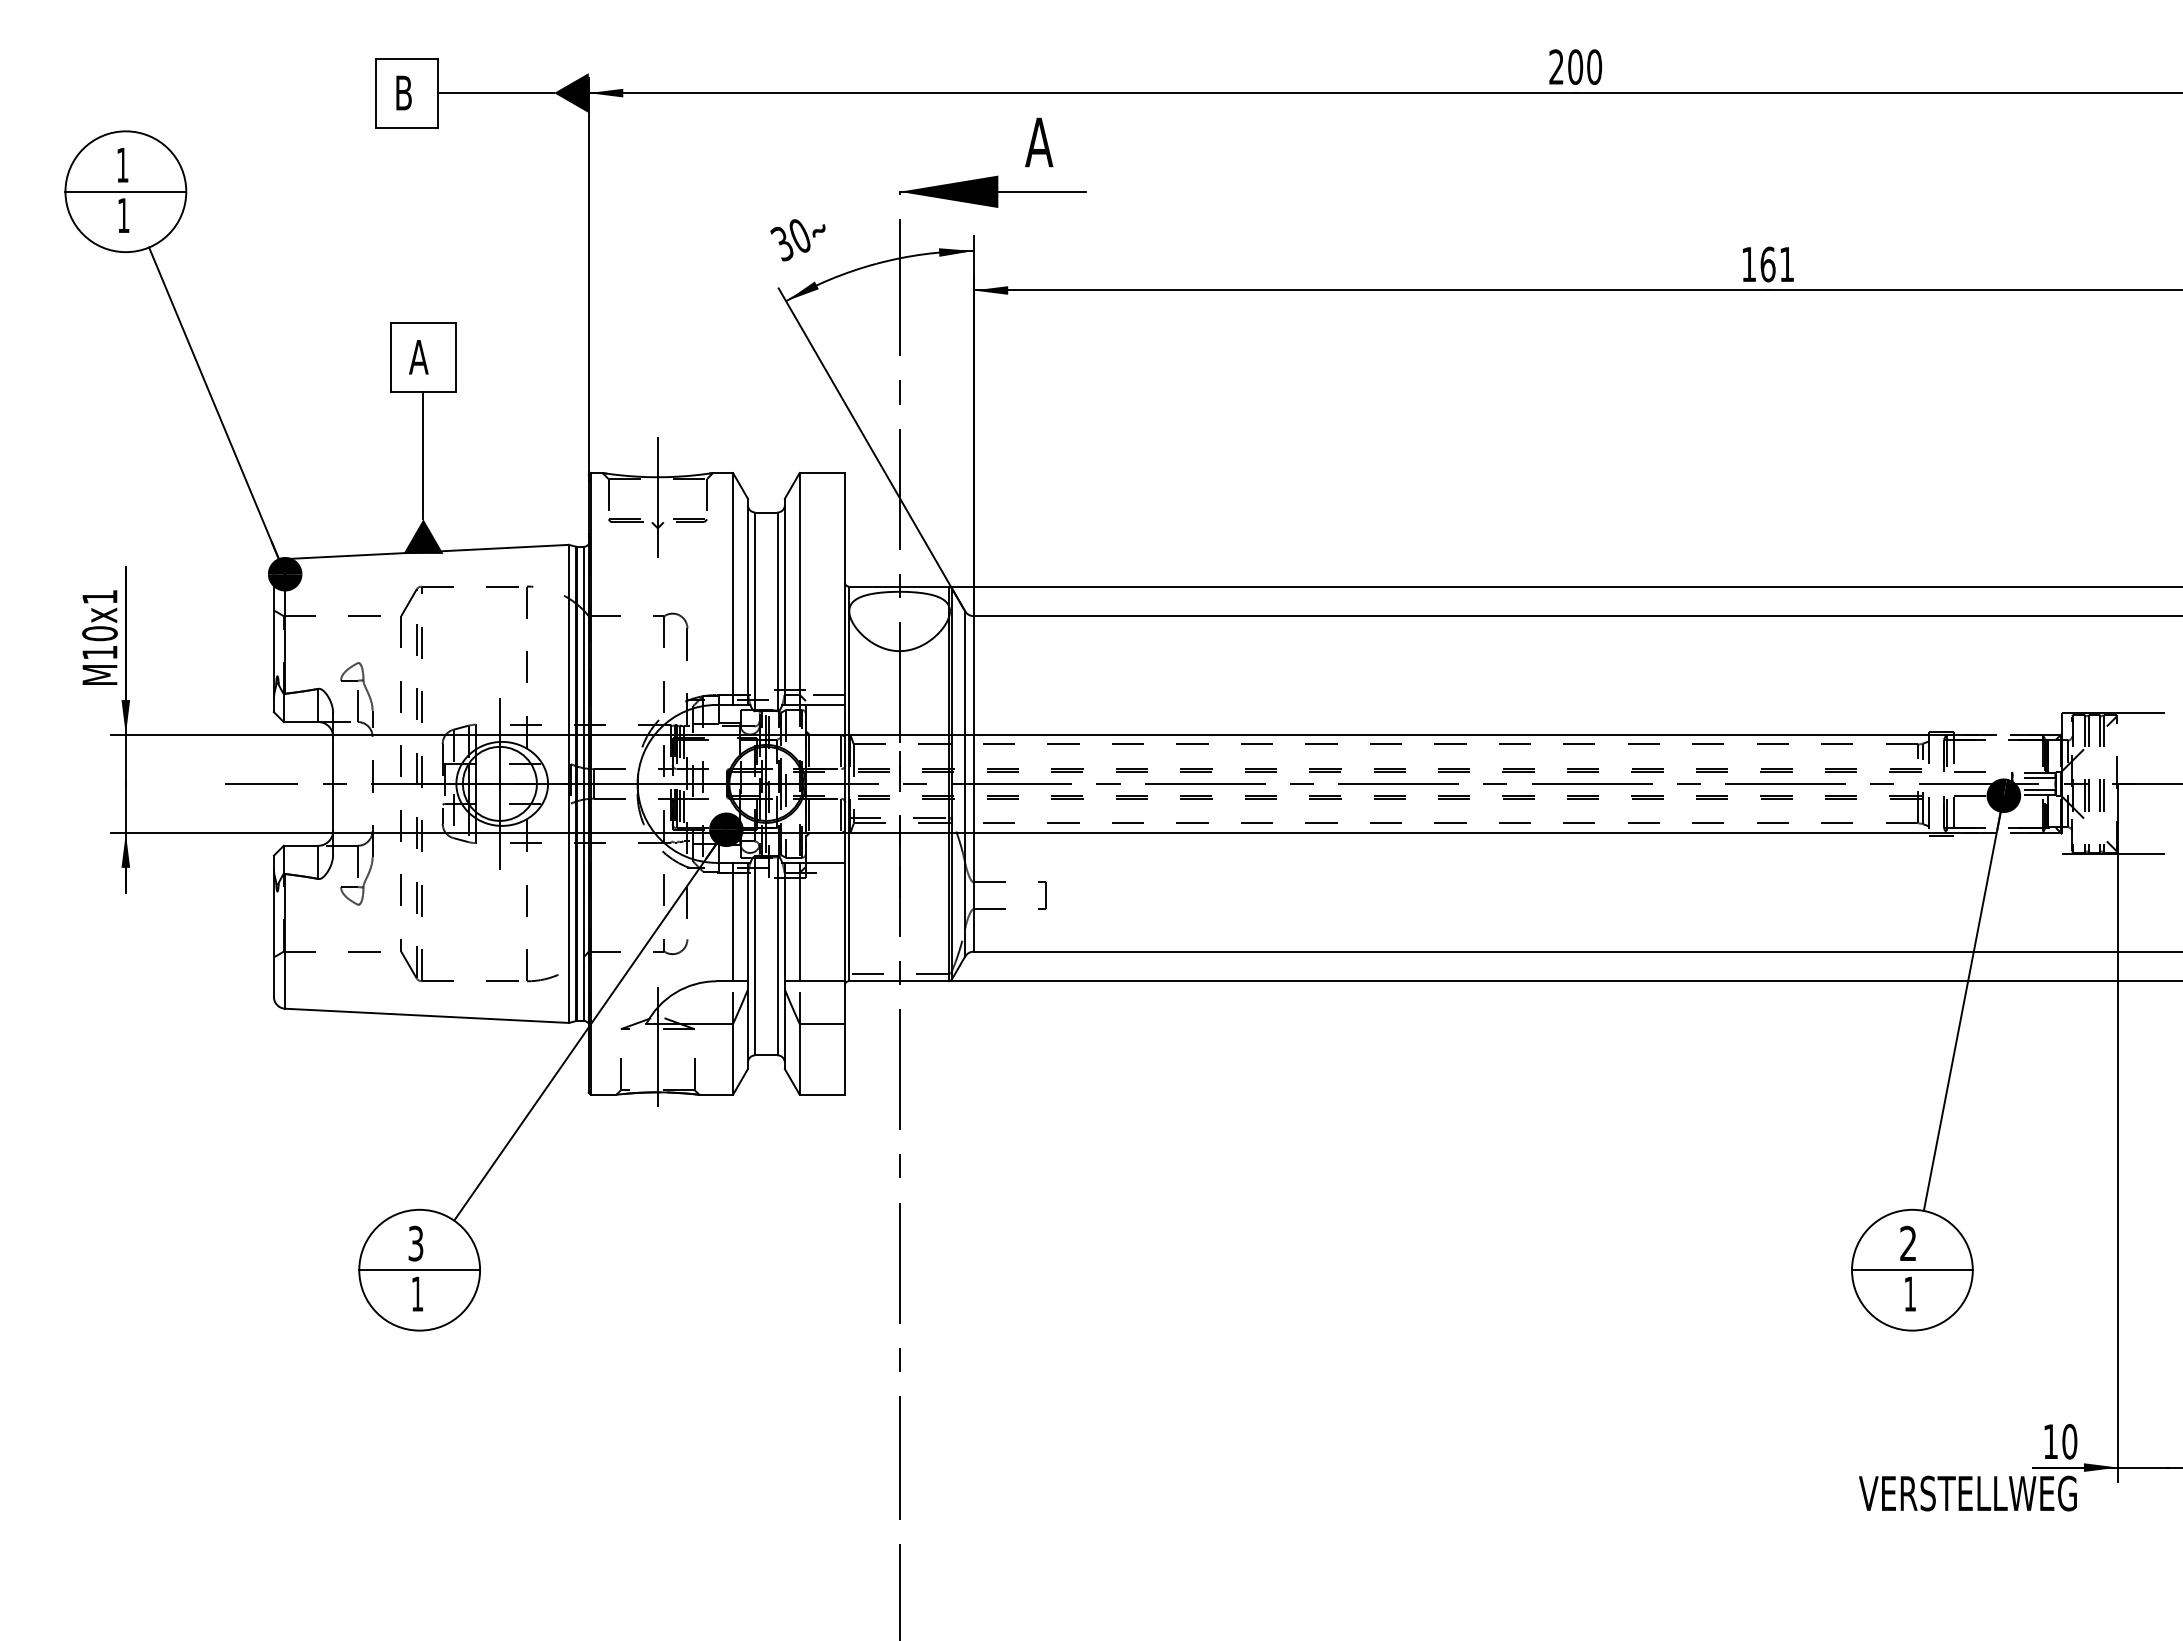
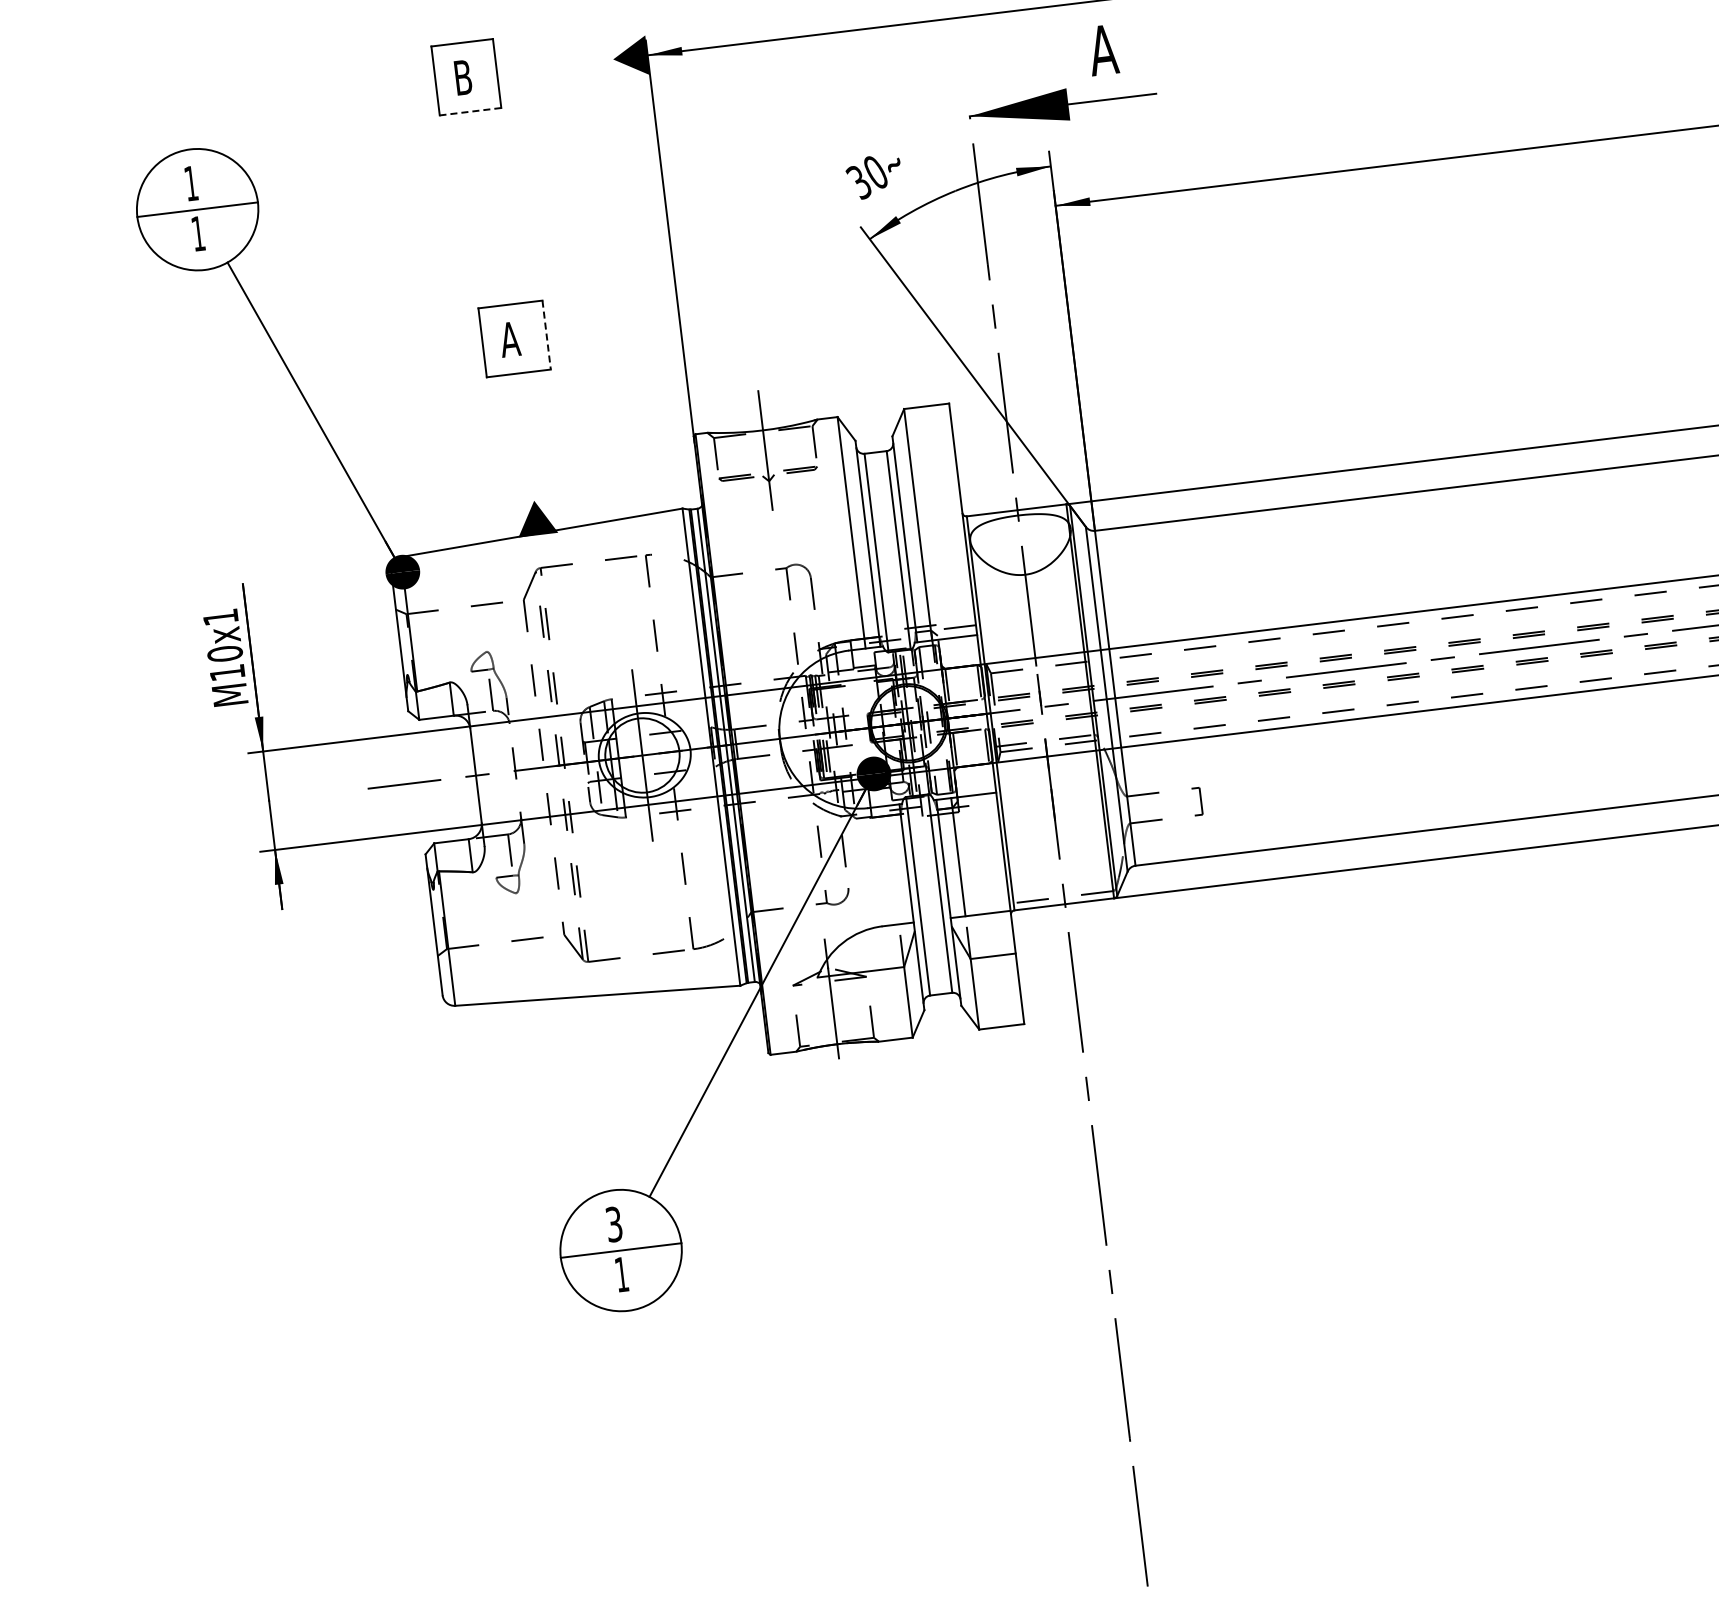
line: (495, 93) -> (554, 66), removed
line: (407, 127) -> (470, 111), solid -> dashed
line: (455, 357) -> (546, 335), solid -> dashed
line: (423, 455) -> (526, 436), removed
line: (733, 921) -> (892, 864), removed

